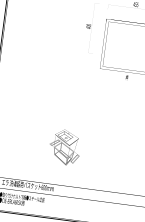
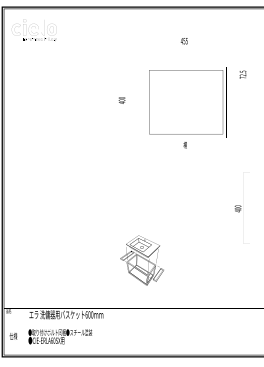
text: (88, 26) -> (121, 100), moved
part: (64, 147) -> (141, 260), moved

